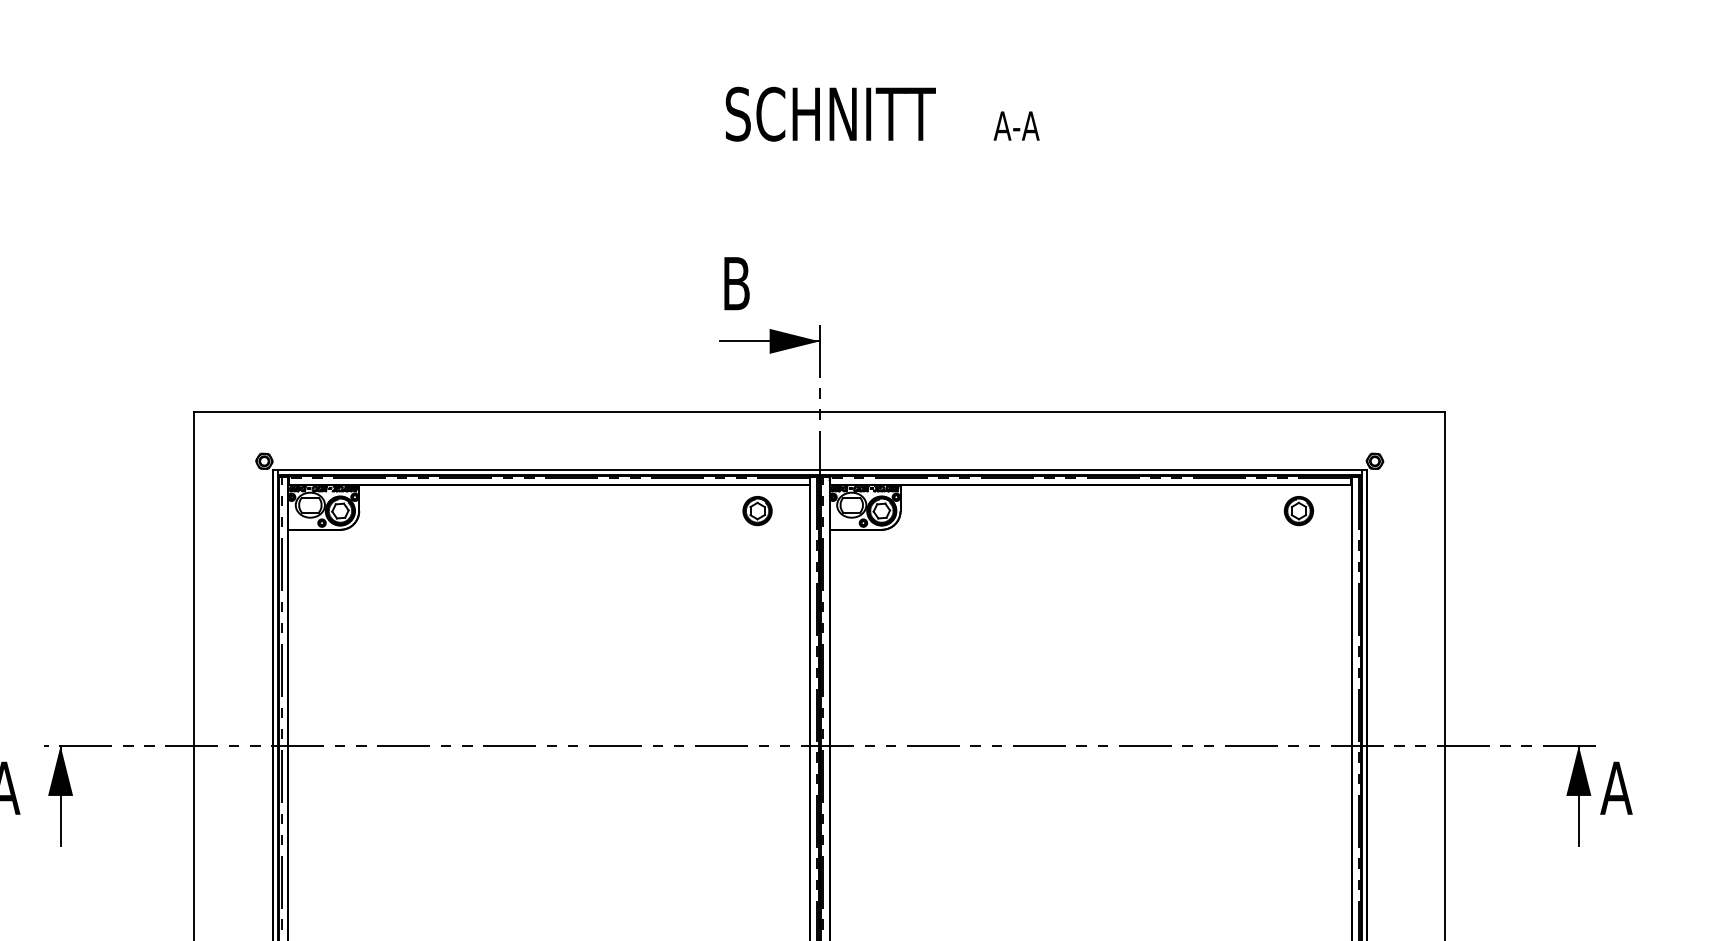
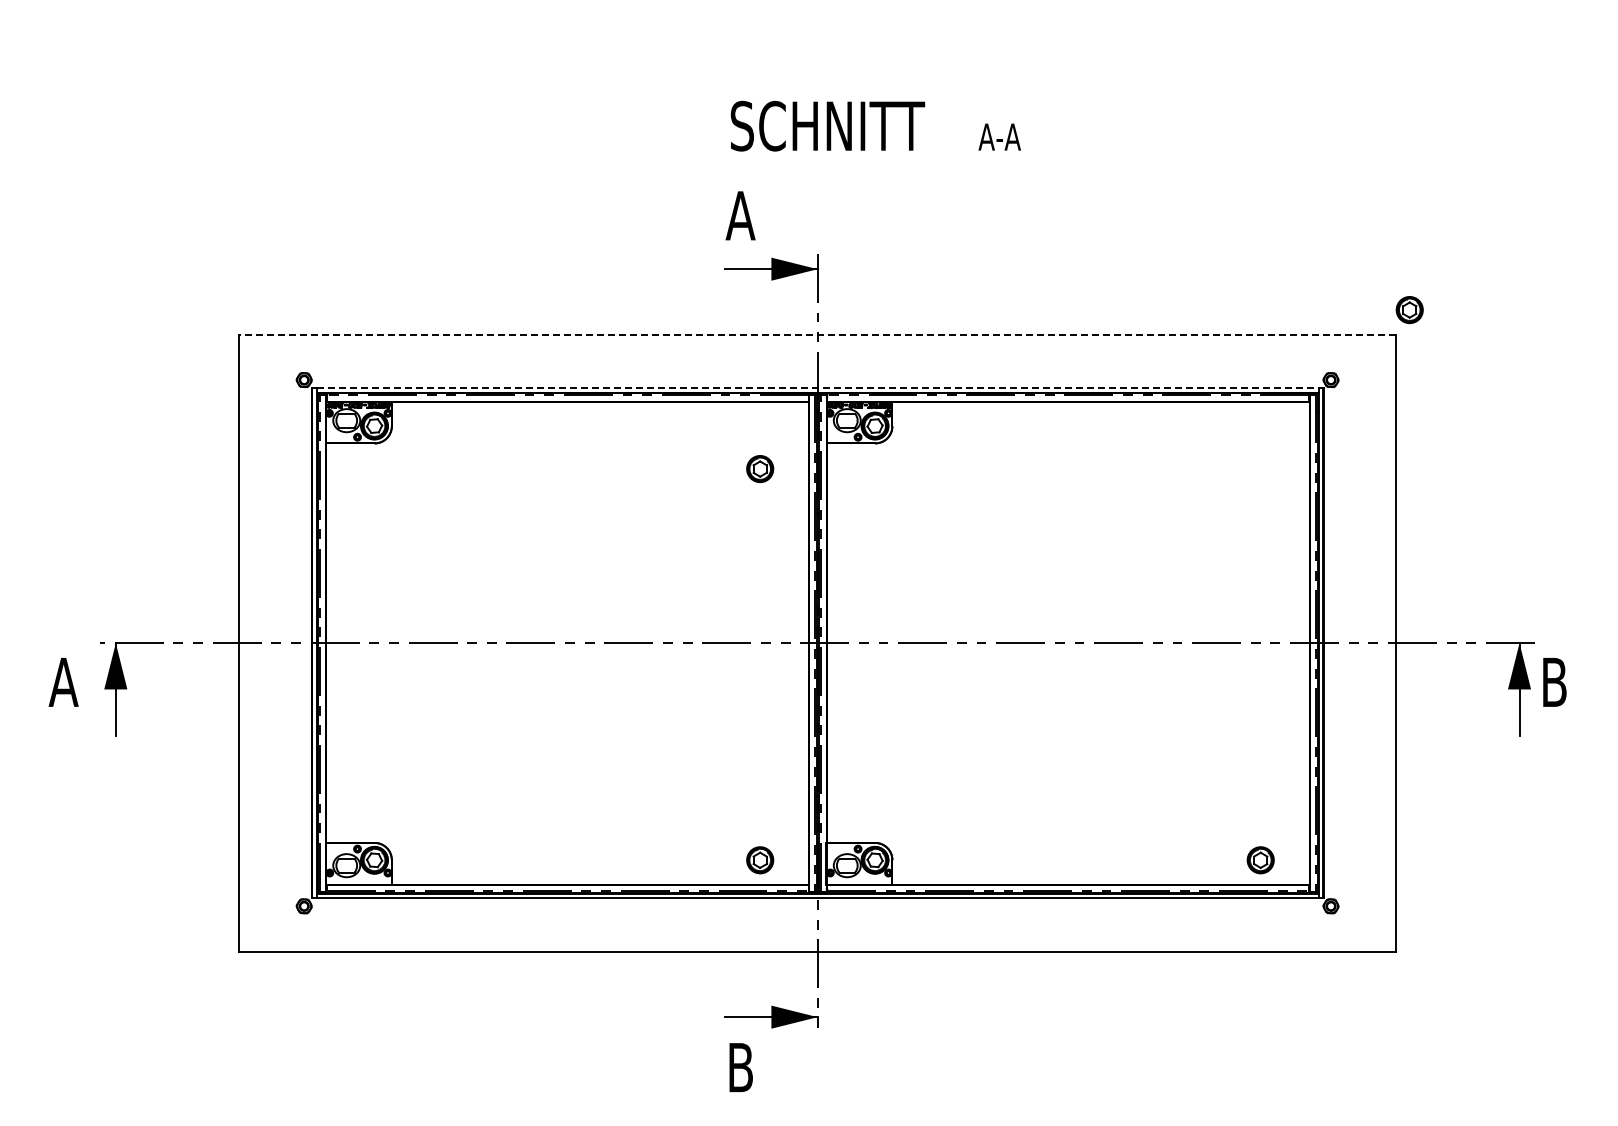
text: (882, 113) -> (875, 125), moved
text: (736, 283) -> (740, 215), B -> A
line: (819, 412) -> (817, 334), solid -> dashed
line: (819, 469) -> (817, 387), solid -> dashed
part: (757, 511) -> (760, 469), moved
part: (1298, 511) -> (1409, 310), moved
text: (1616, 788) -> (1554, 682), A -> B

